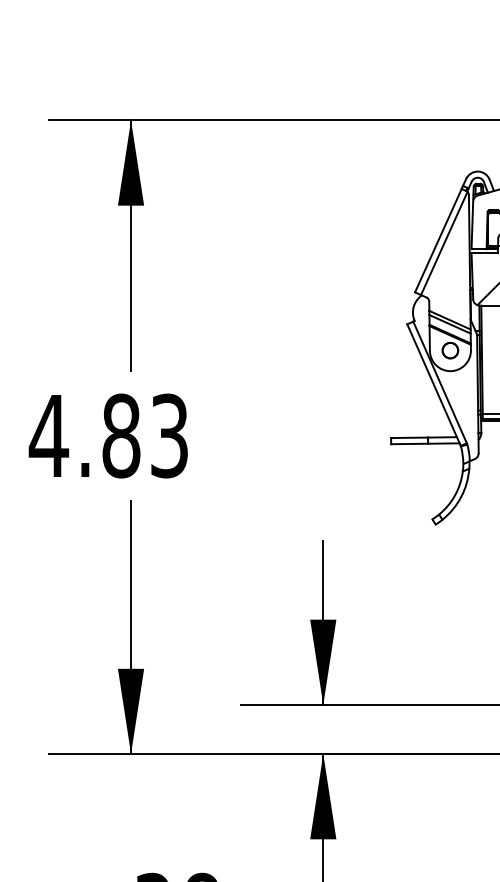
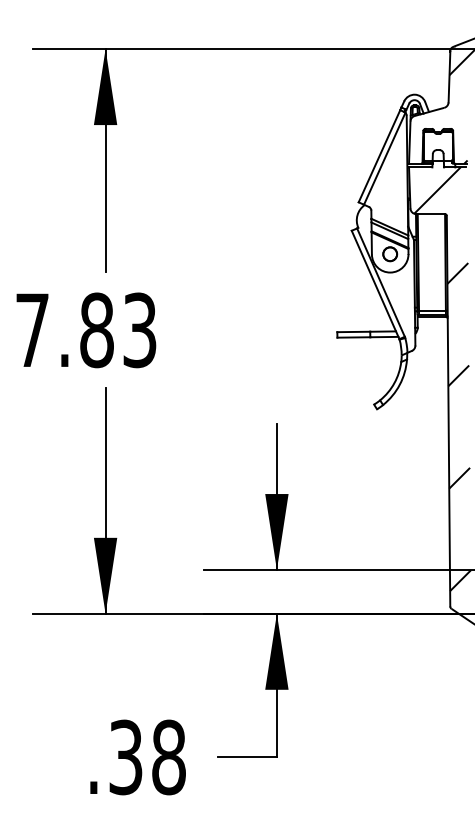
text: (49, 435) -> (32, 329), 4.83 -> 7.83

